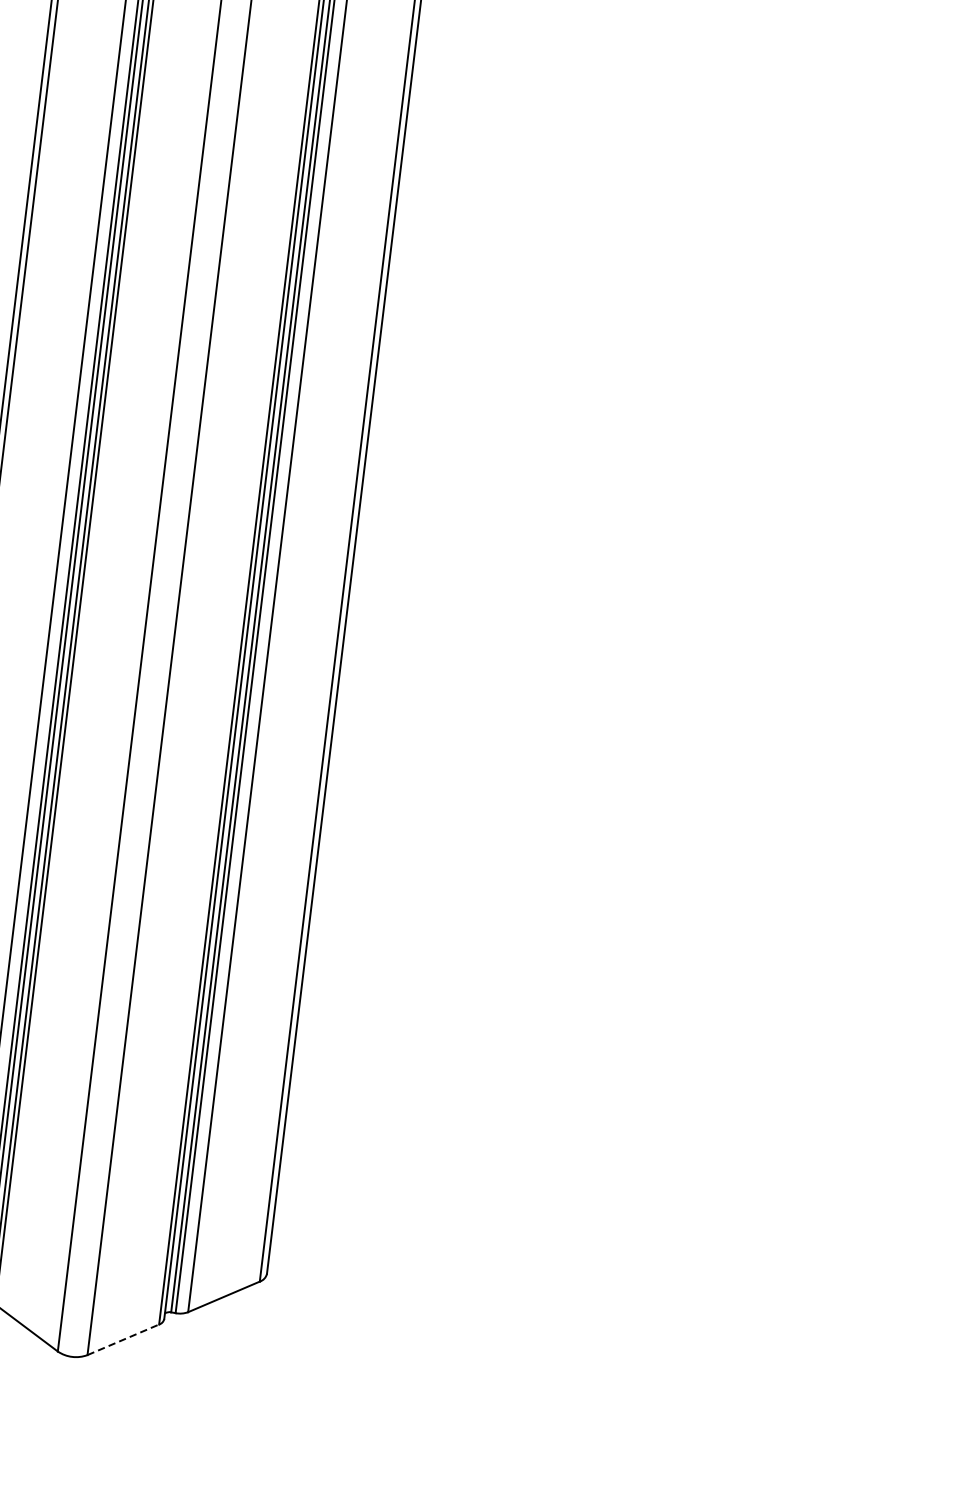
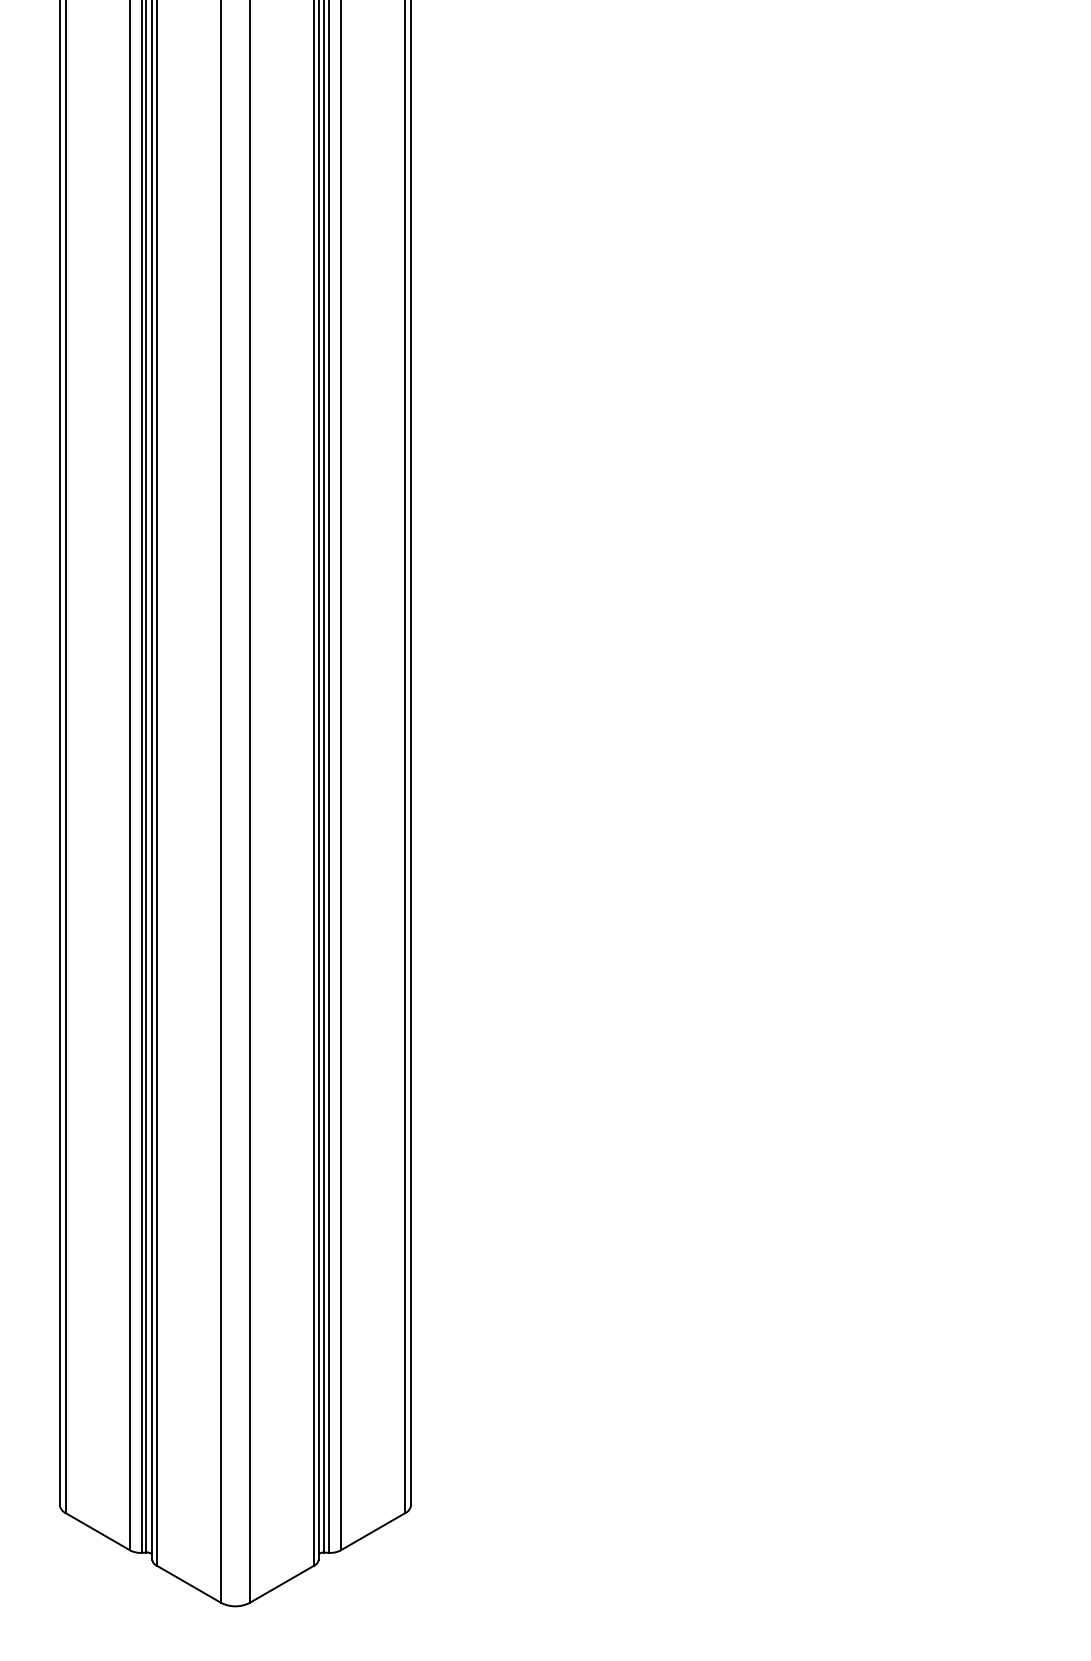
line: (123, 1339) -> (282, 1583), dashed -> solid

